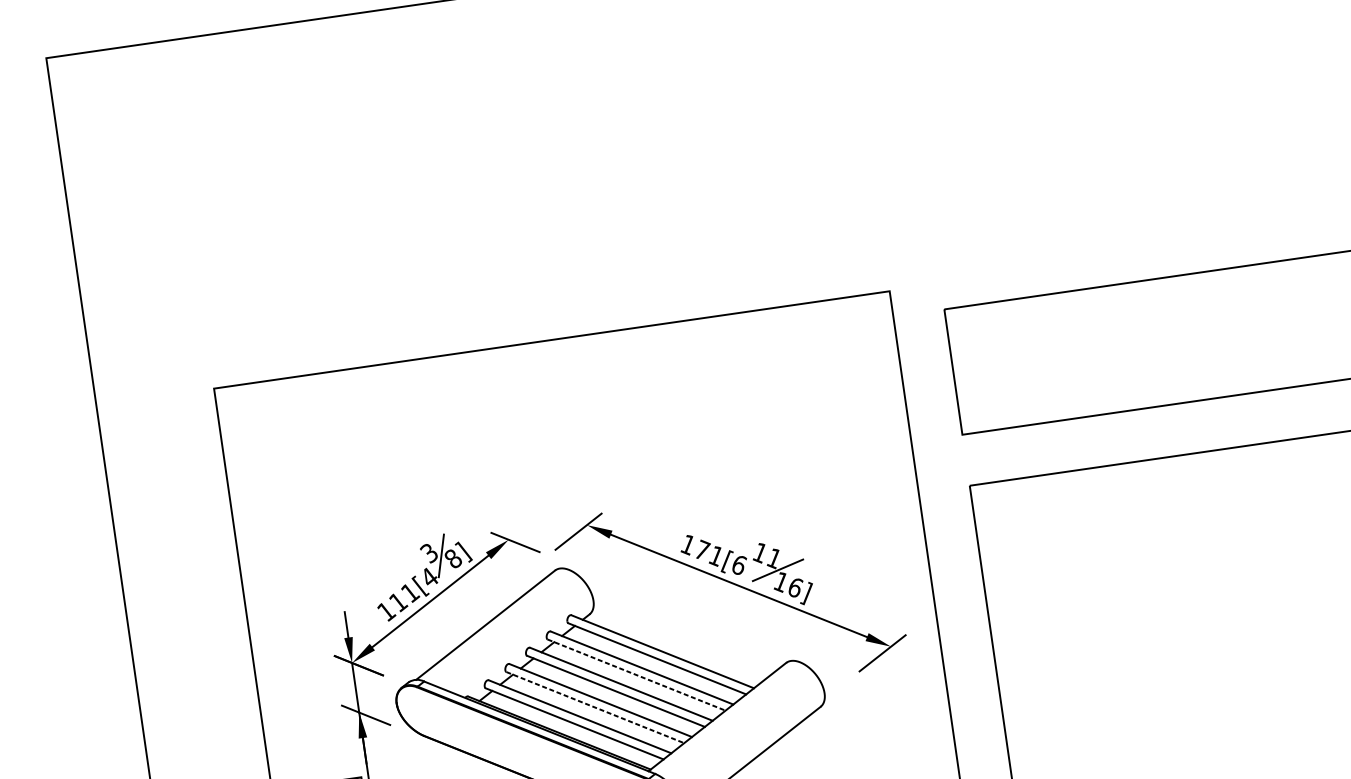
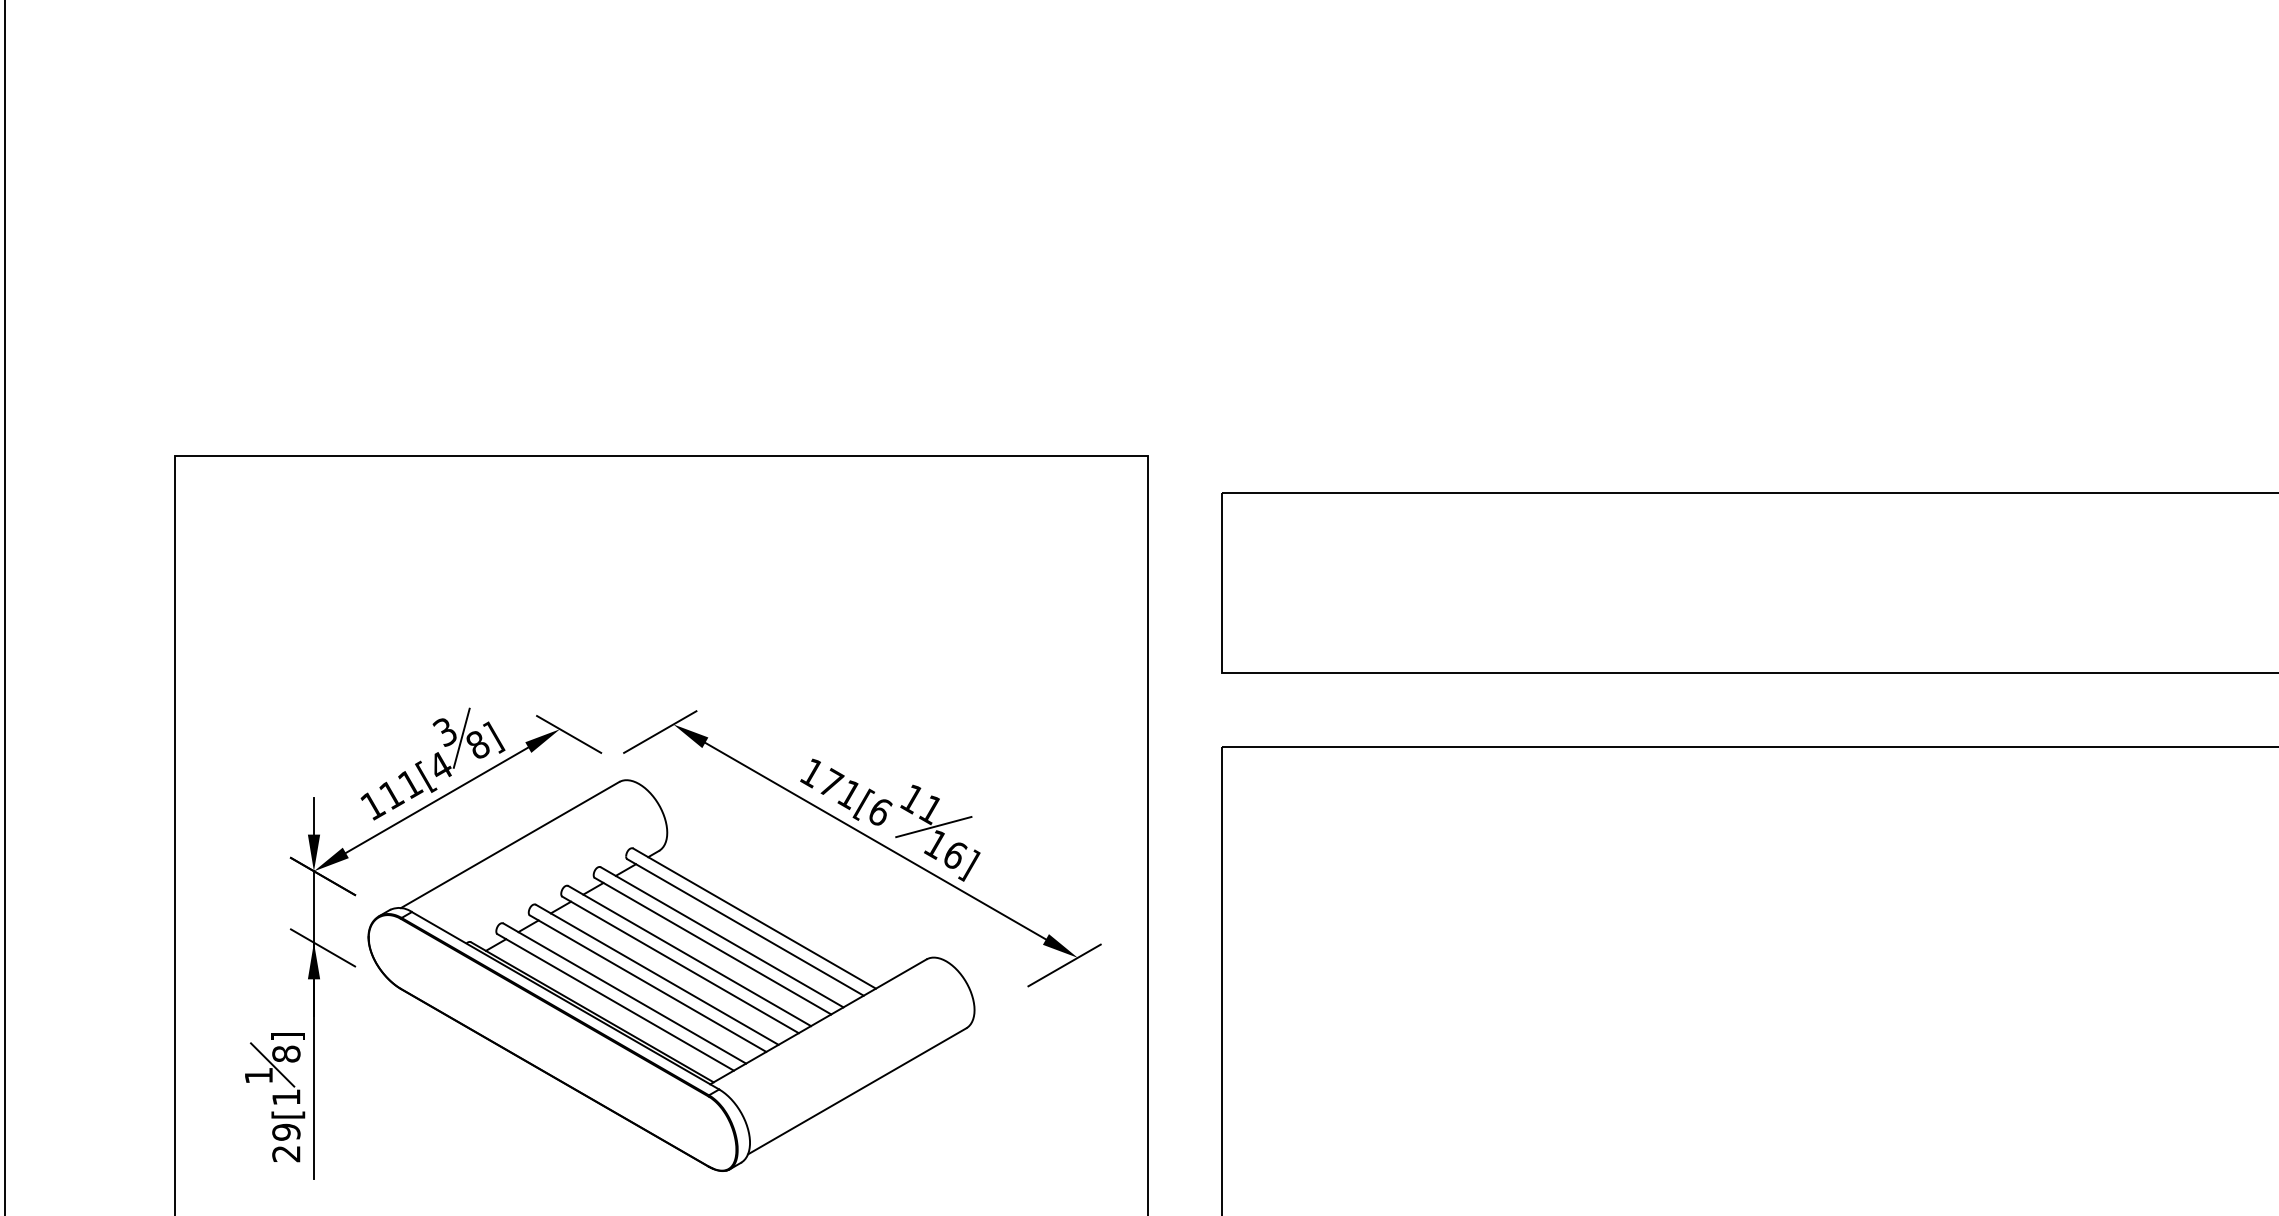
line: (637, 675) -> (713, 946), dashed -> solid
line: (595, 707) -> (648, 983), dashed -> solid

